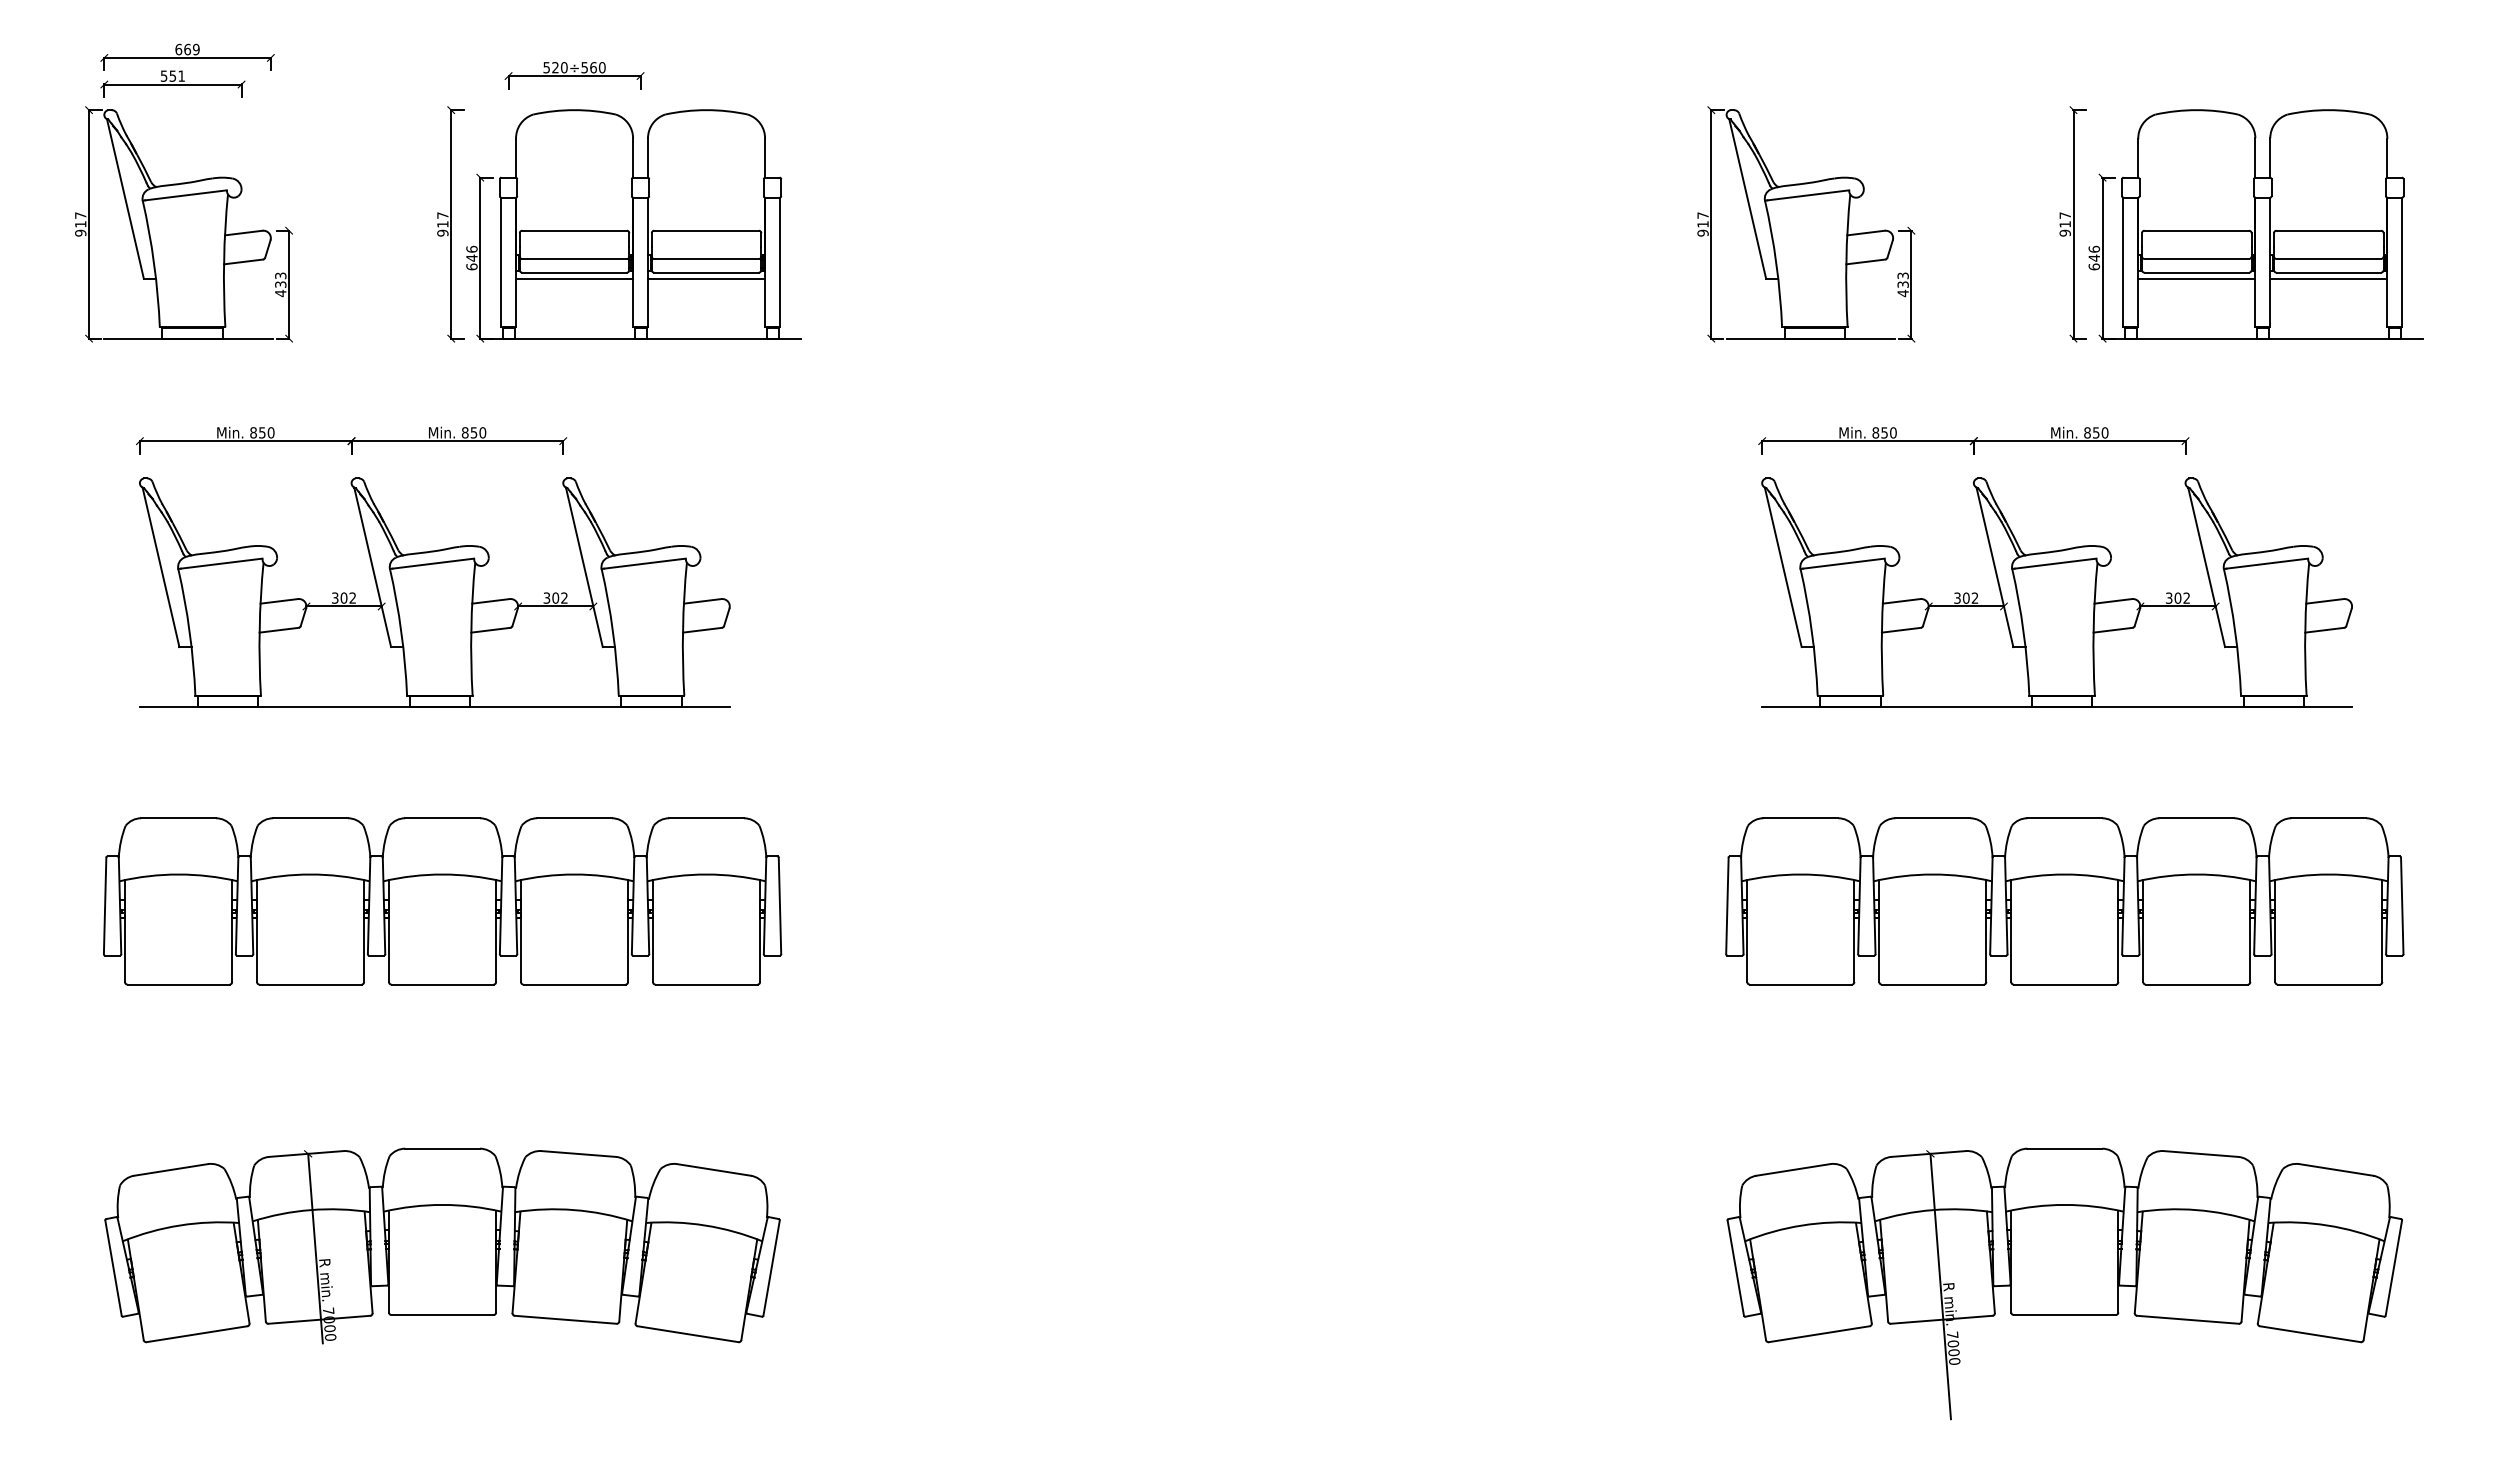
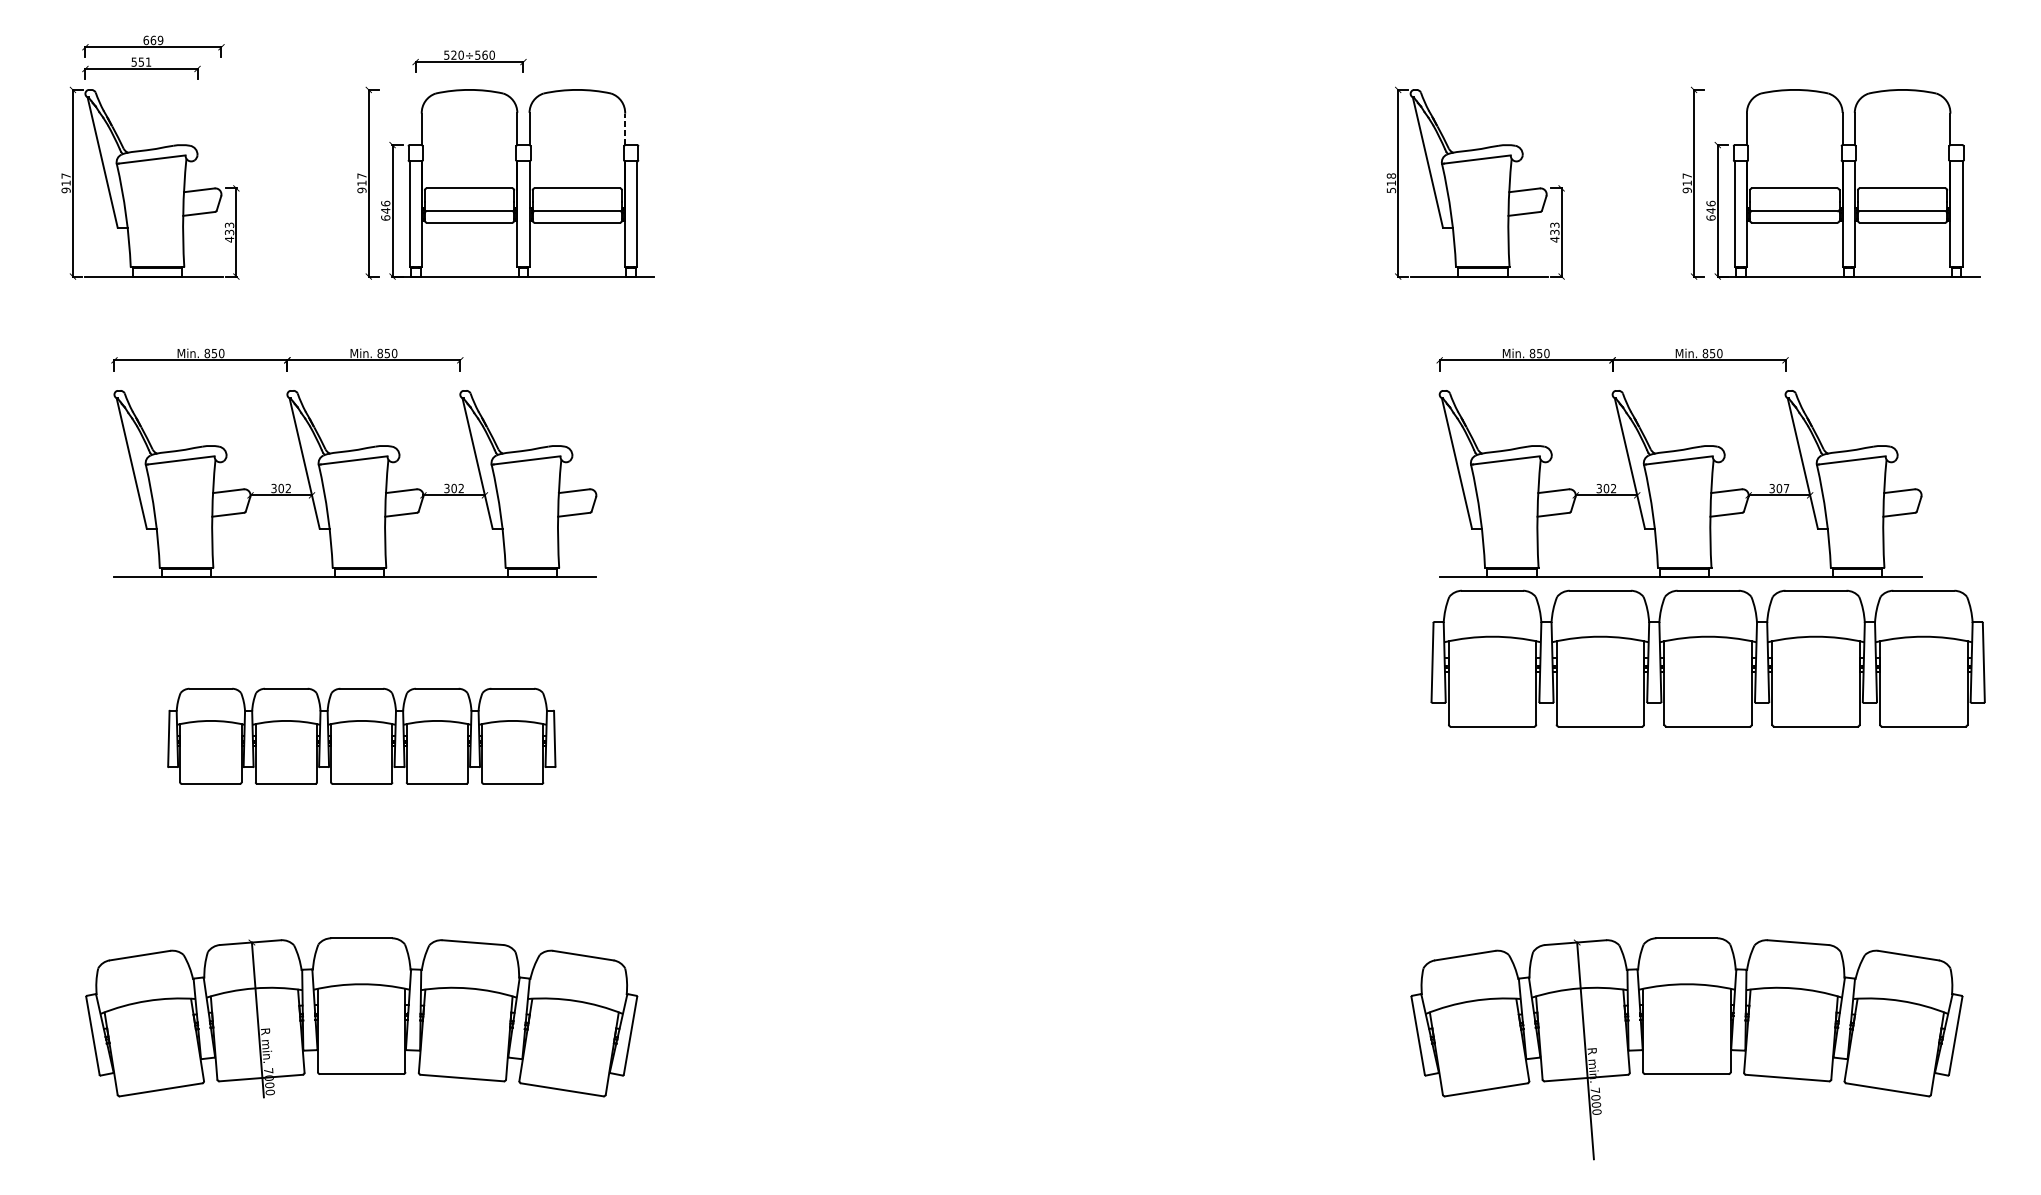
line: (765, 157) -> (625, 128), solid -> dashed
text: (1702, 224) -> (1390, 183), 917 -> 518
line: (574, 278) -> (469, 227), removed
line: (706, 278) -> (577, 227), removed
line: (2196, 278) -> (1794, 227), removed
line: (2328, 278) -> (1902, 227), removed
text: (2186, 597) -> (1786, 488), 302 -> 307
part: (442, 901) -> (361, 736), size x0.7
part: (2064, 901) -> (1707, 658), moved

